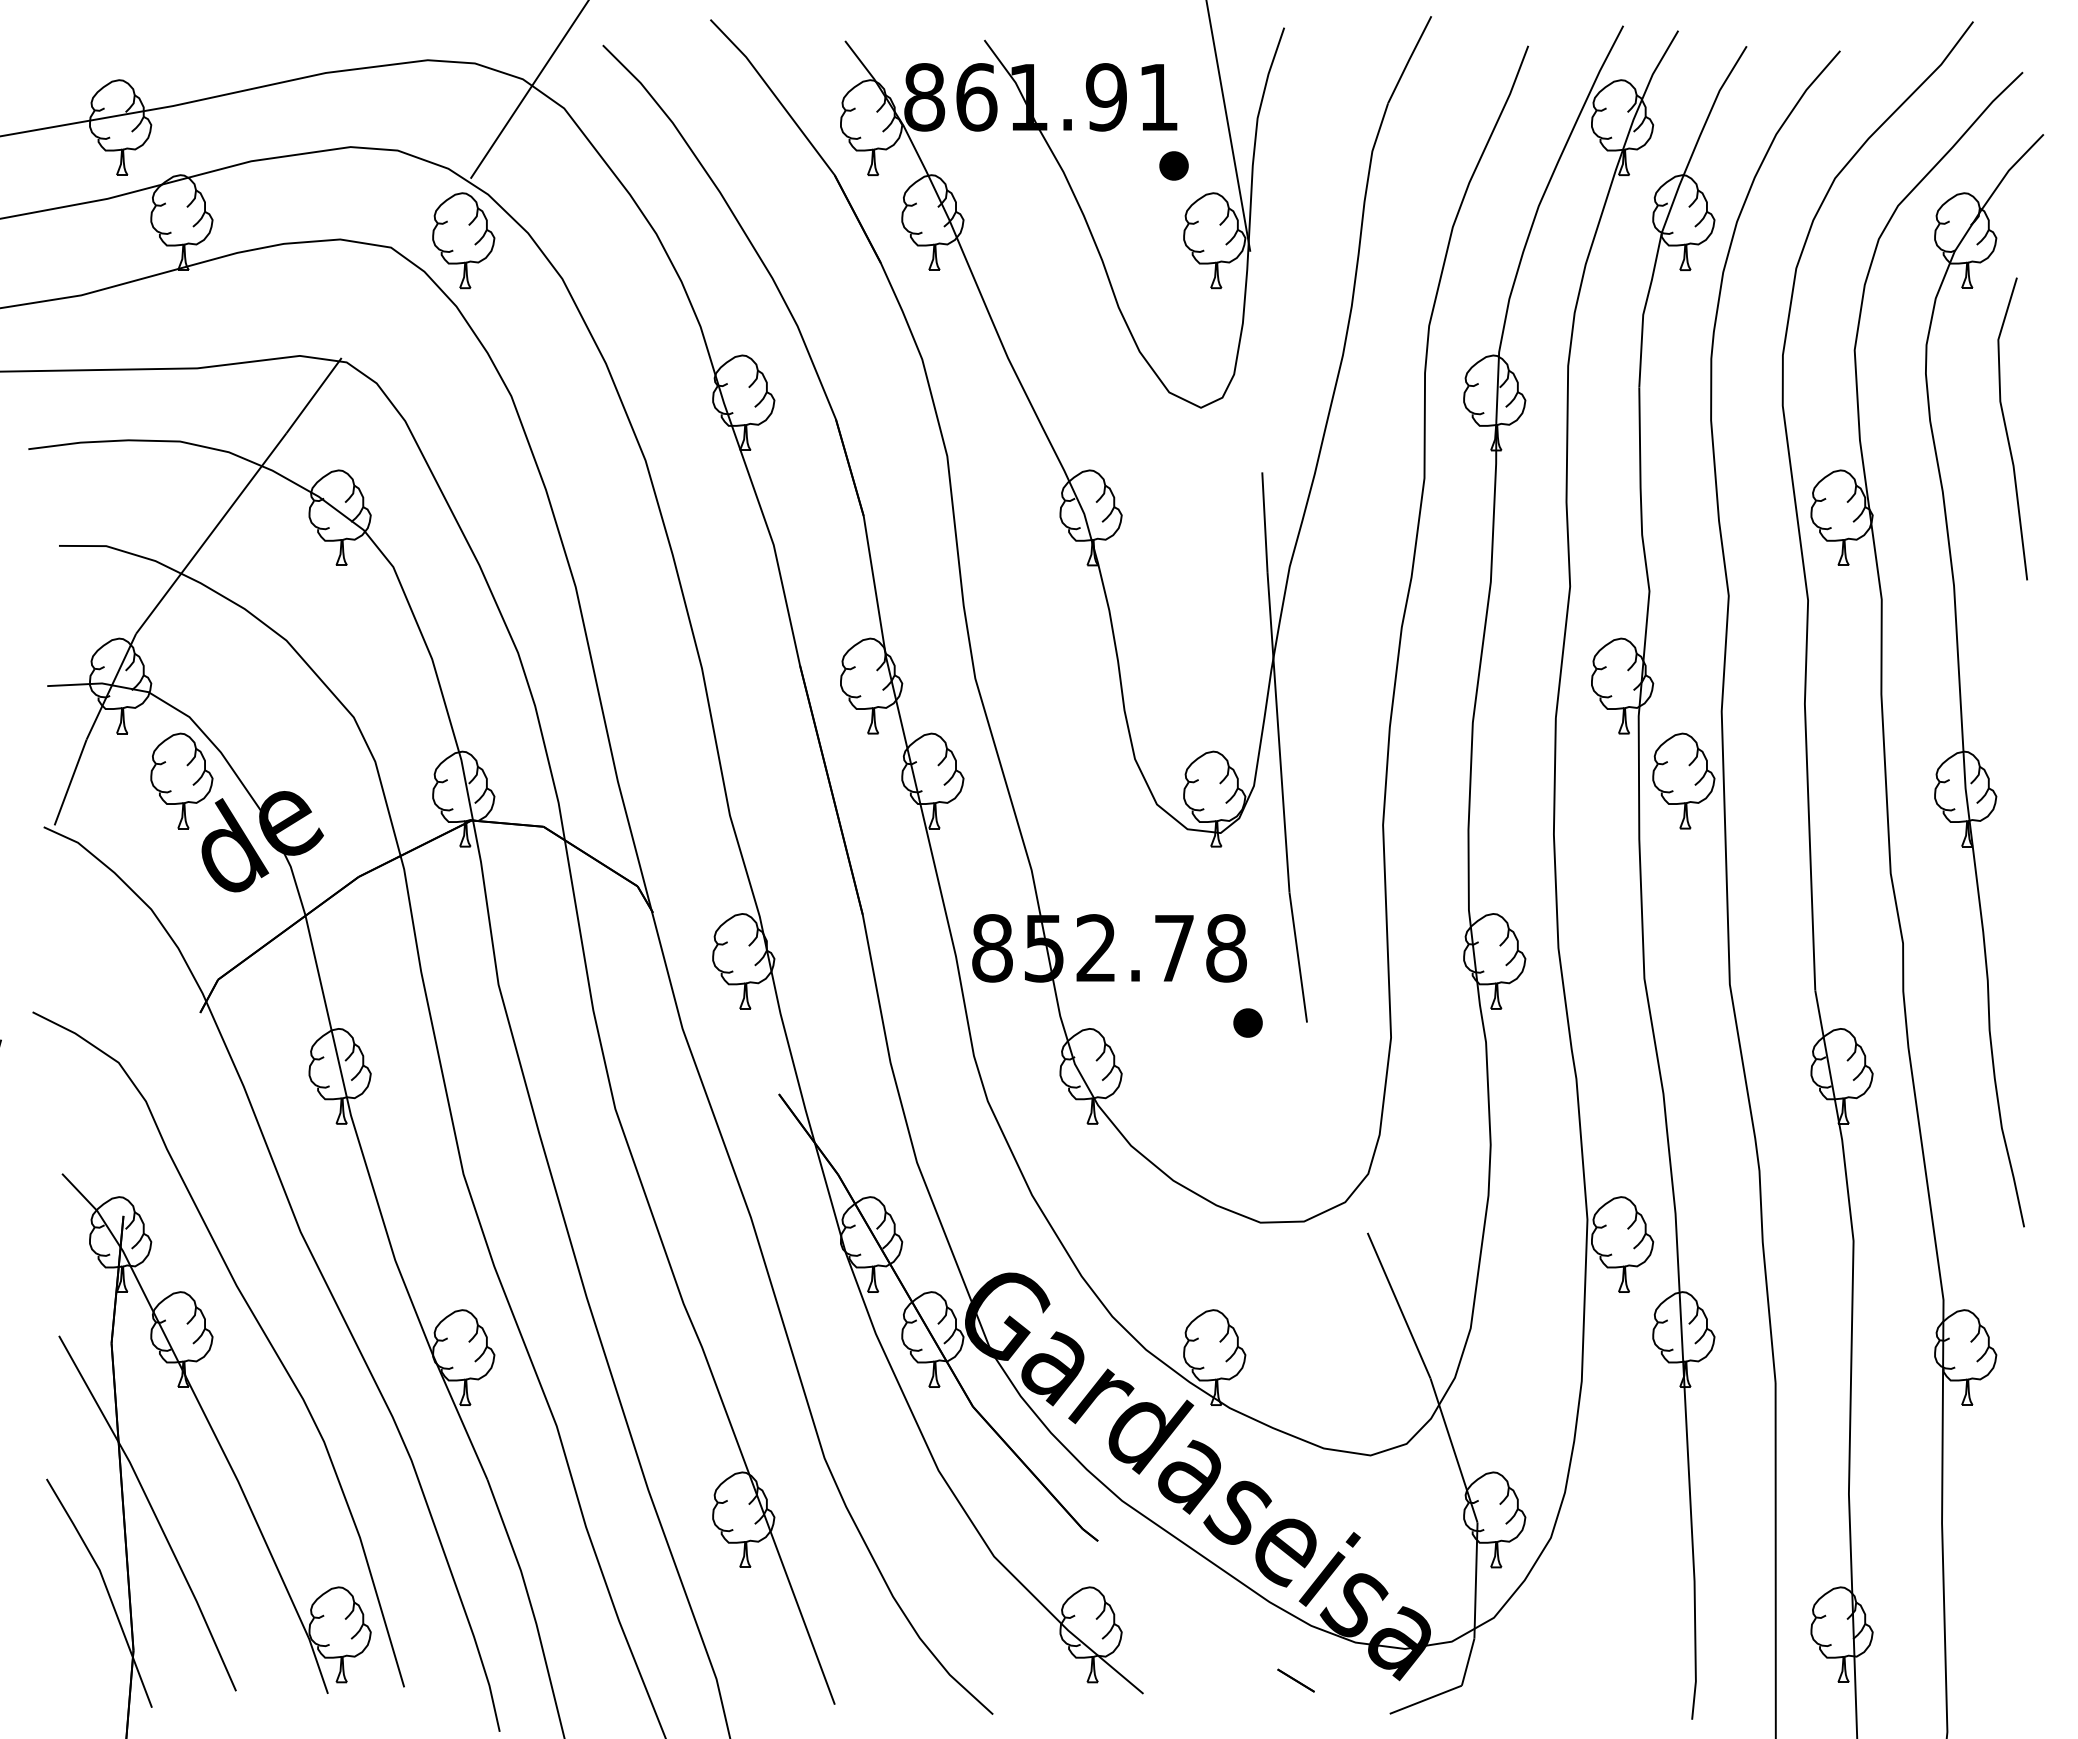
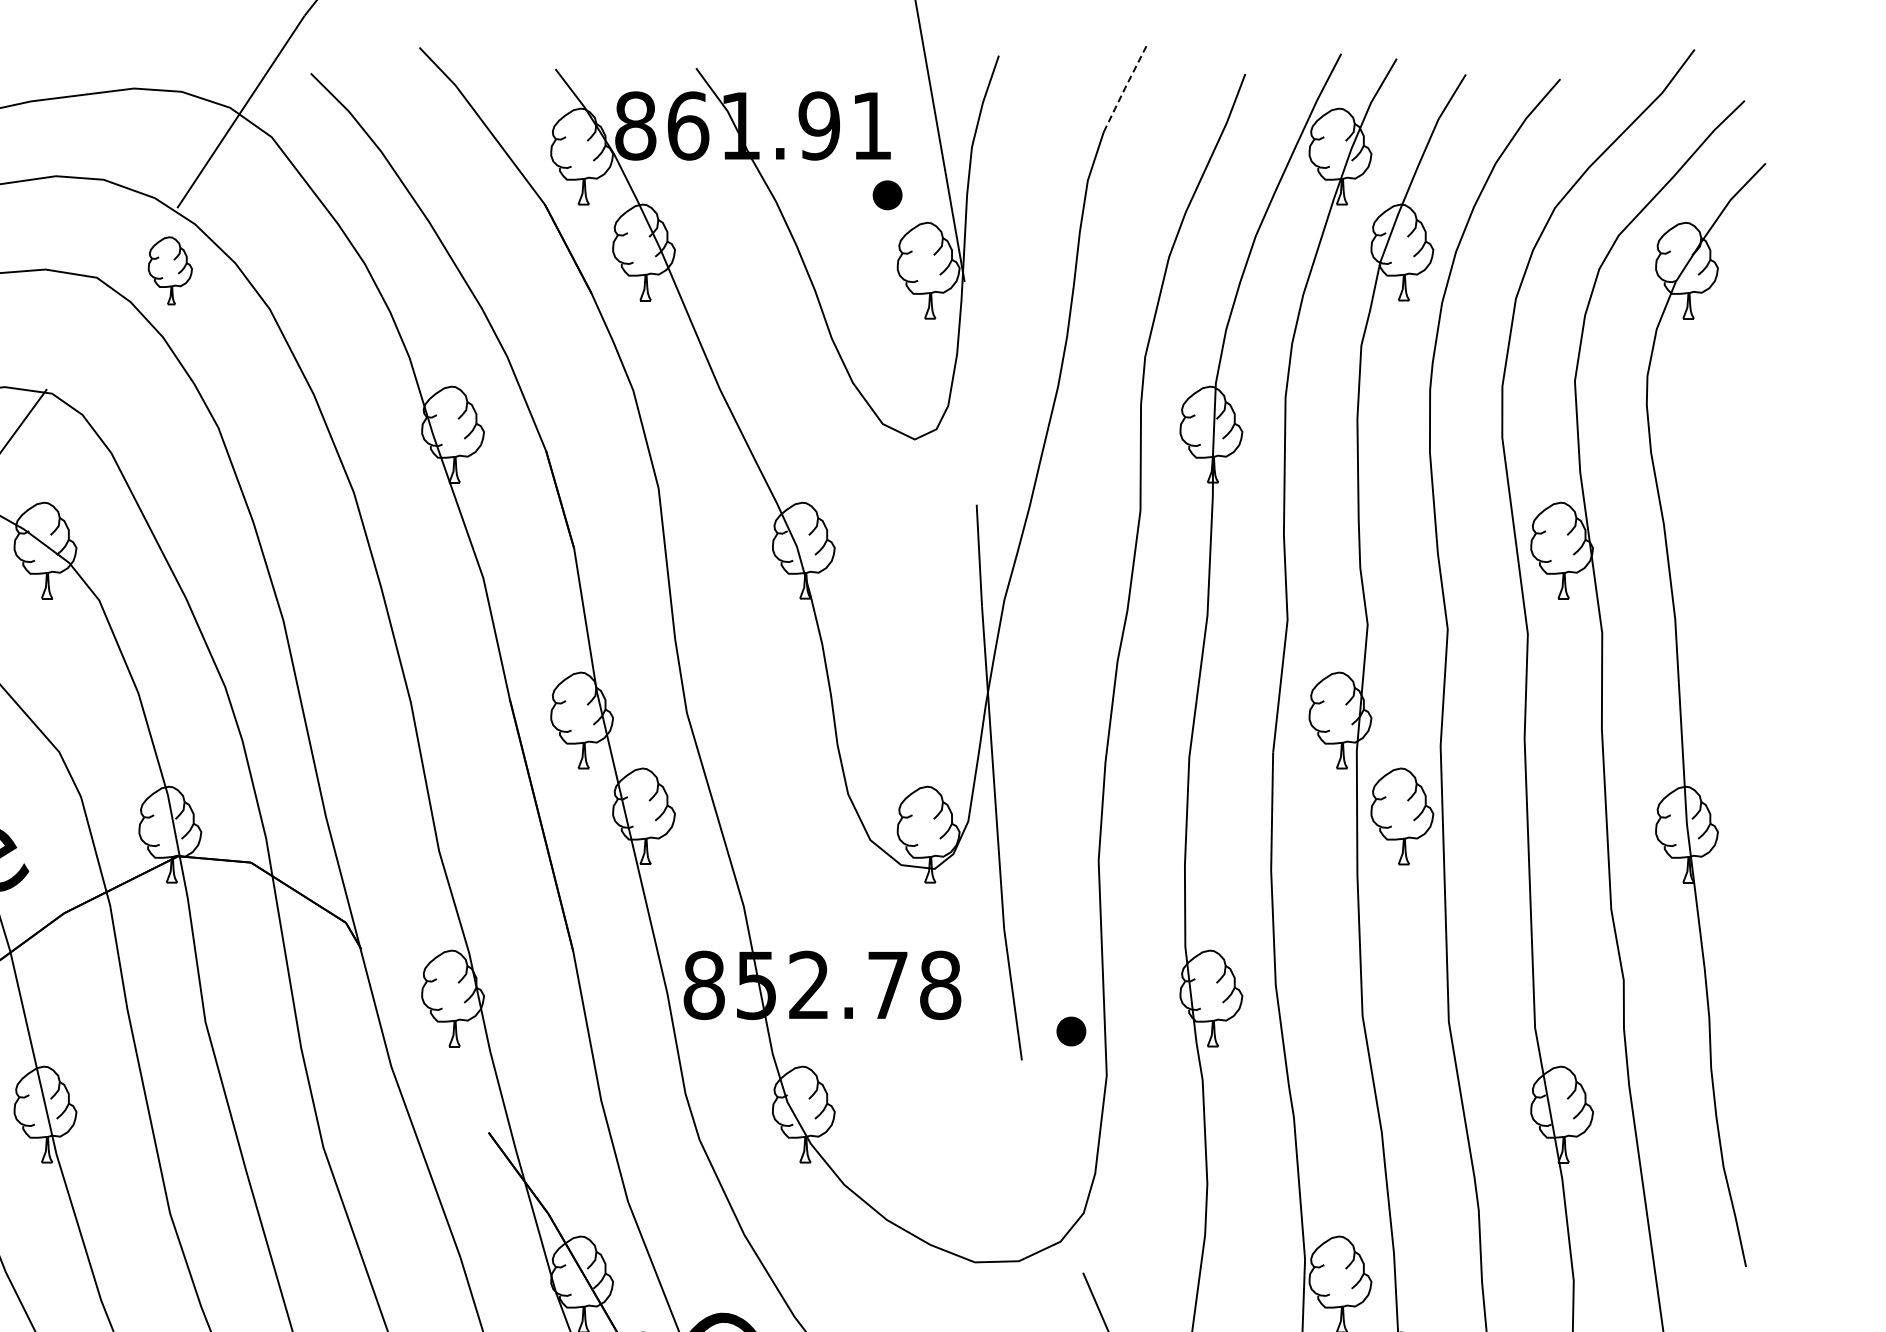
line: (1409, 59) -> (1125, 87), solid -> dashed
part: (463, 240) -> (170, 270), size x0.7
line: (2007, 430) -> (1729, 462), removed
part: (1247, 1022) -> (1070, 1030), moved

